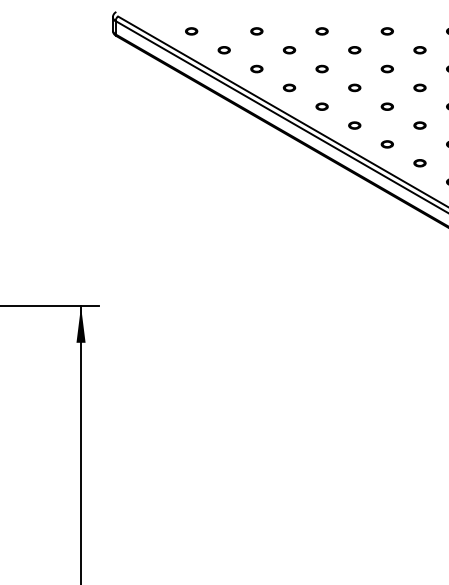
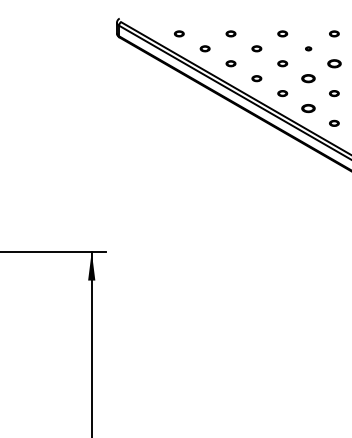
part: (354, 50) -> (308, 49), size x0.6
part: (386, 68) -> (333, 63), size x1.4
part: (354, 87) -> (308, 78), size x1.4
part: (354, 125) -> (308, 108), size x1.4

